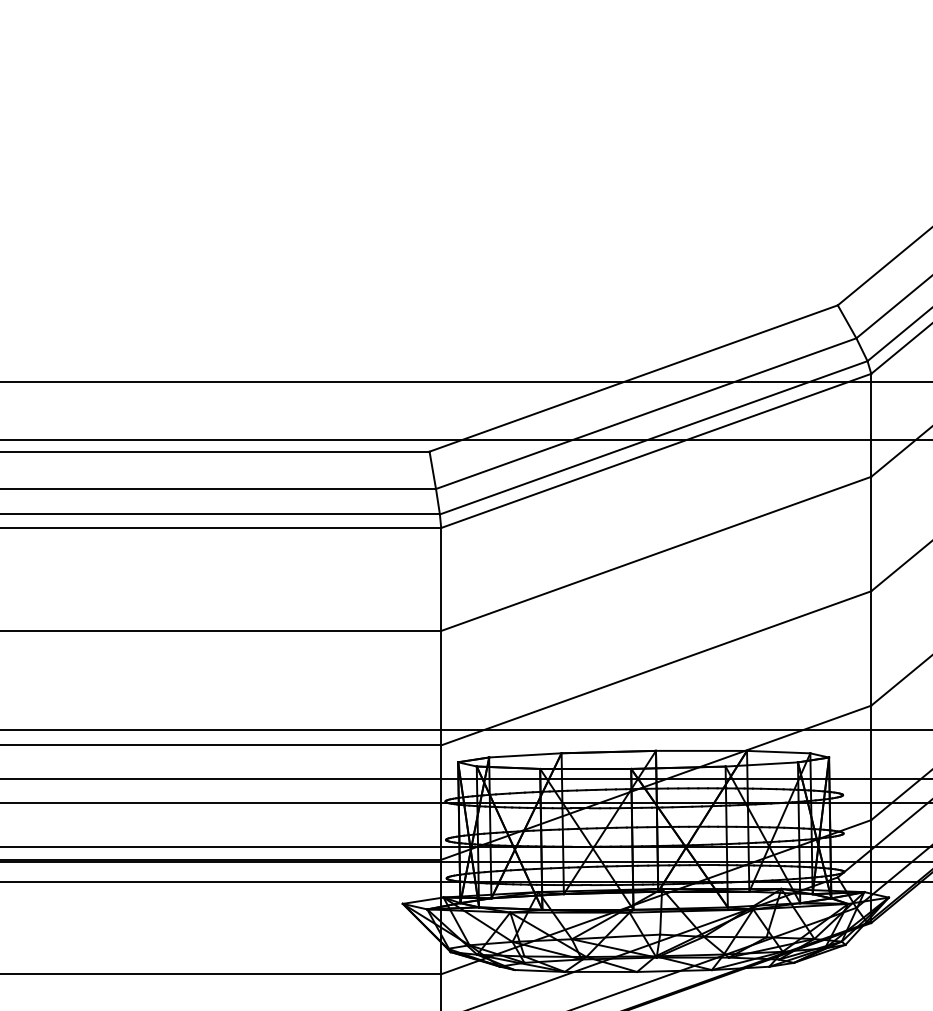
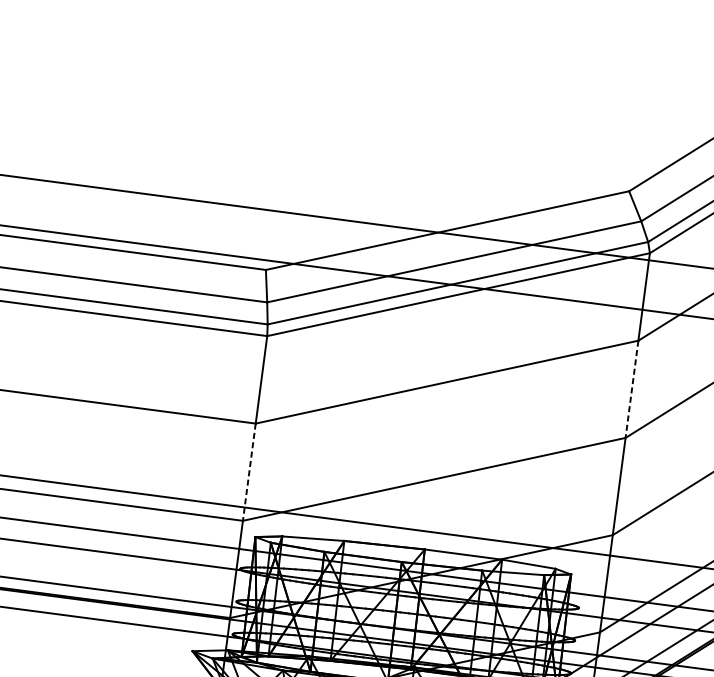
line: (871, 534) -> (632, 389), solid -> dashed
line: (441, 688) -> (249, 472), solid -> dashed

